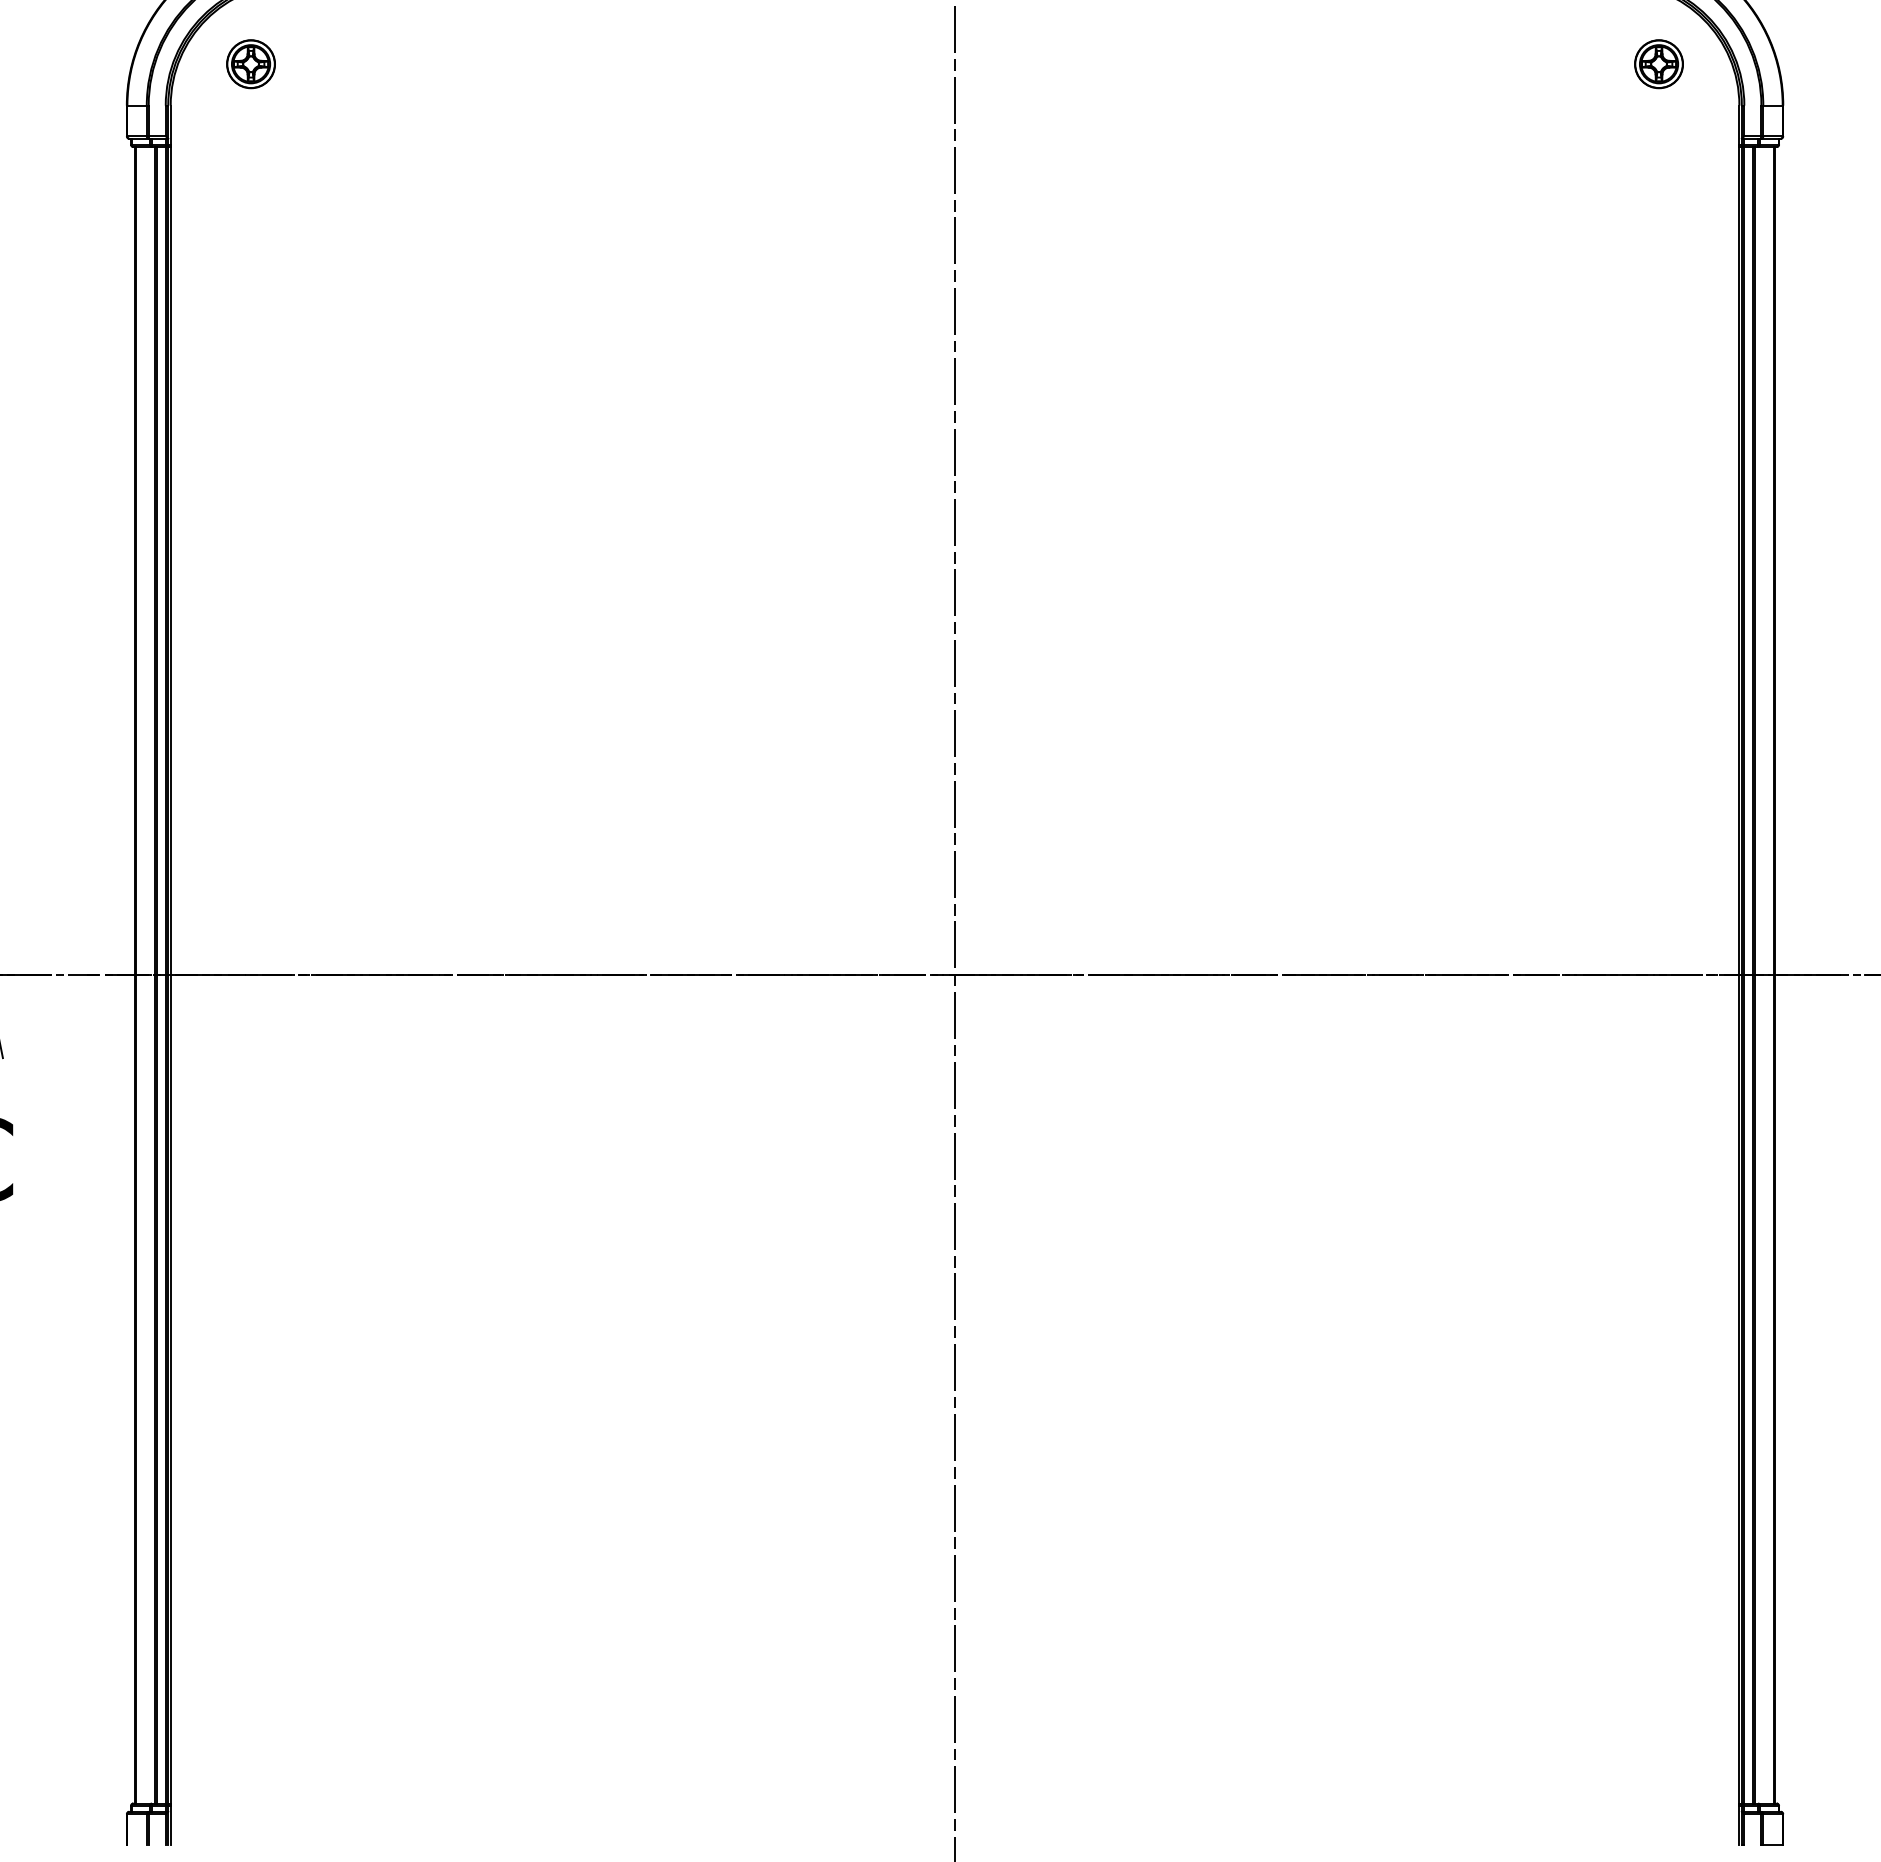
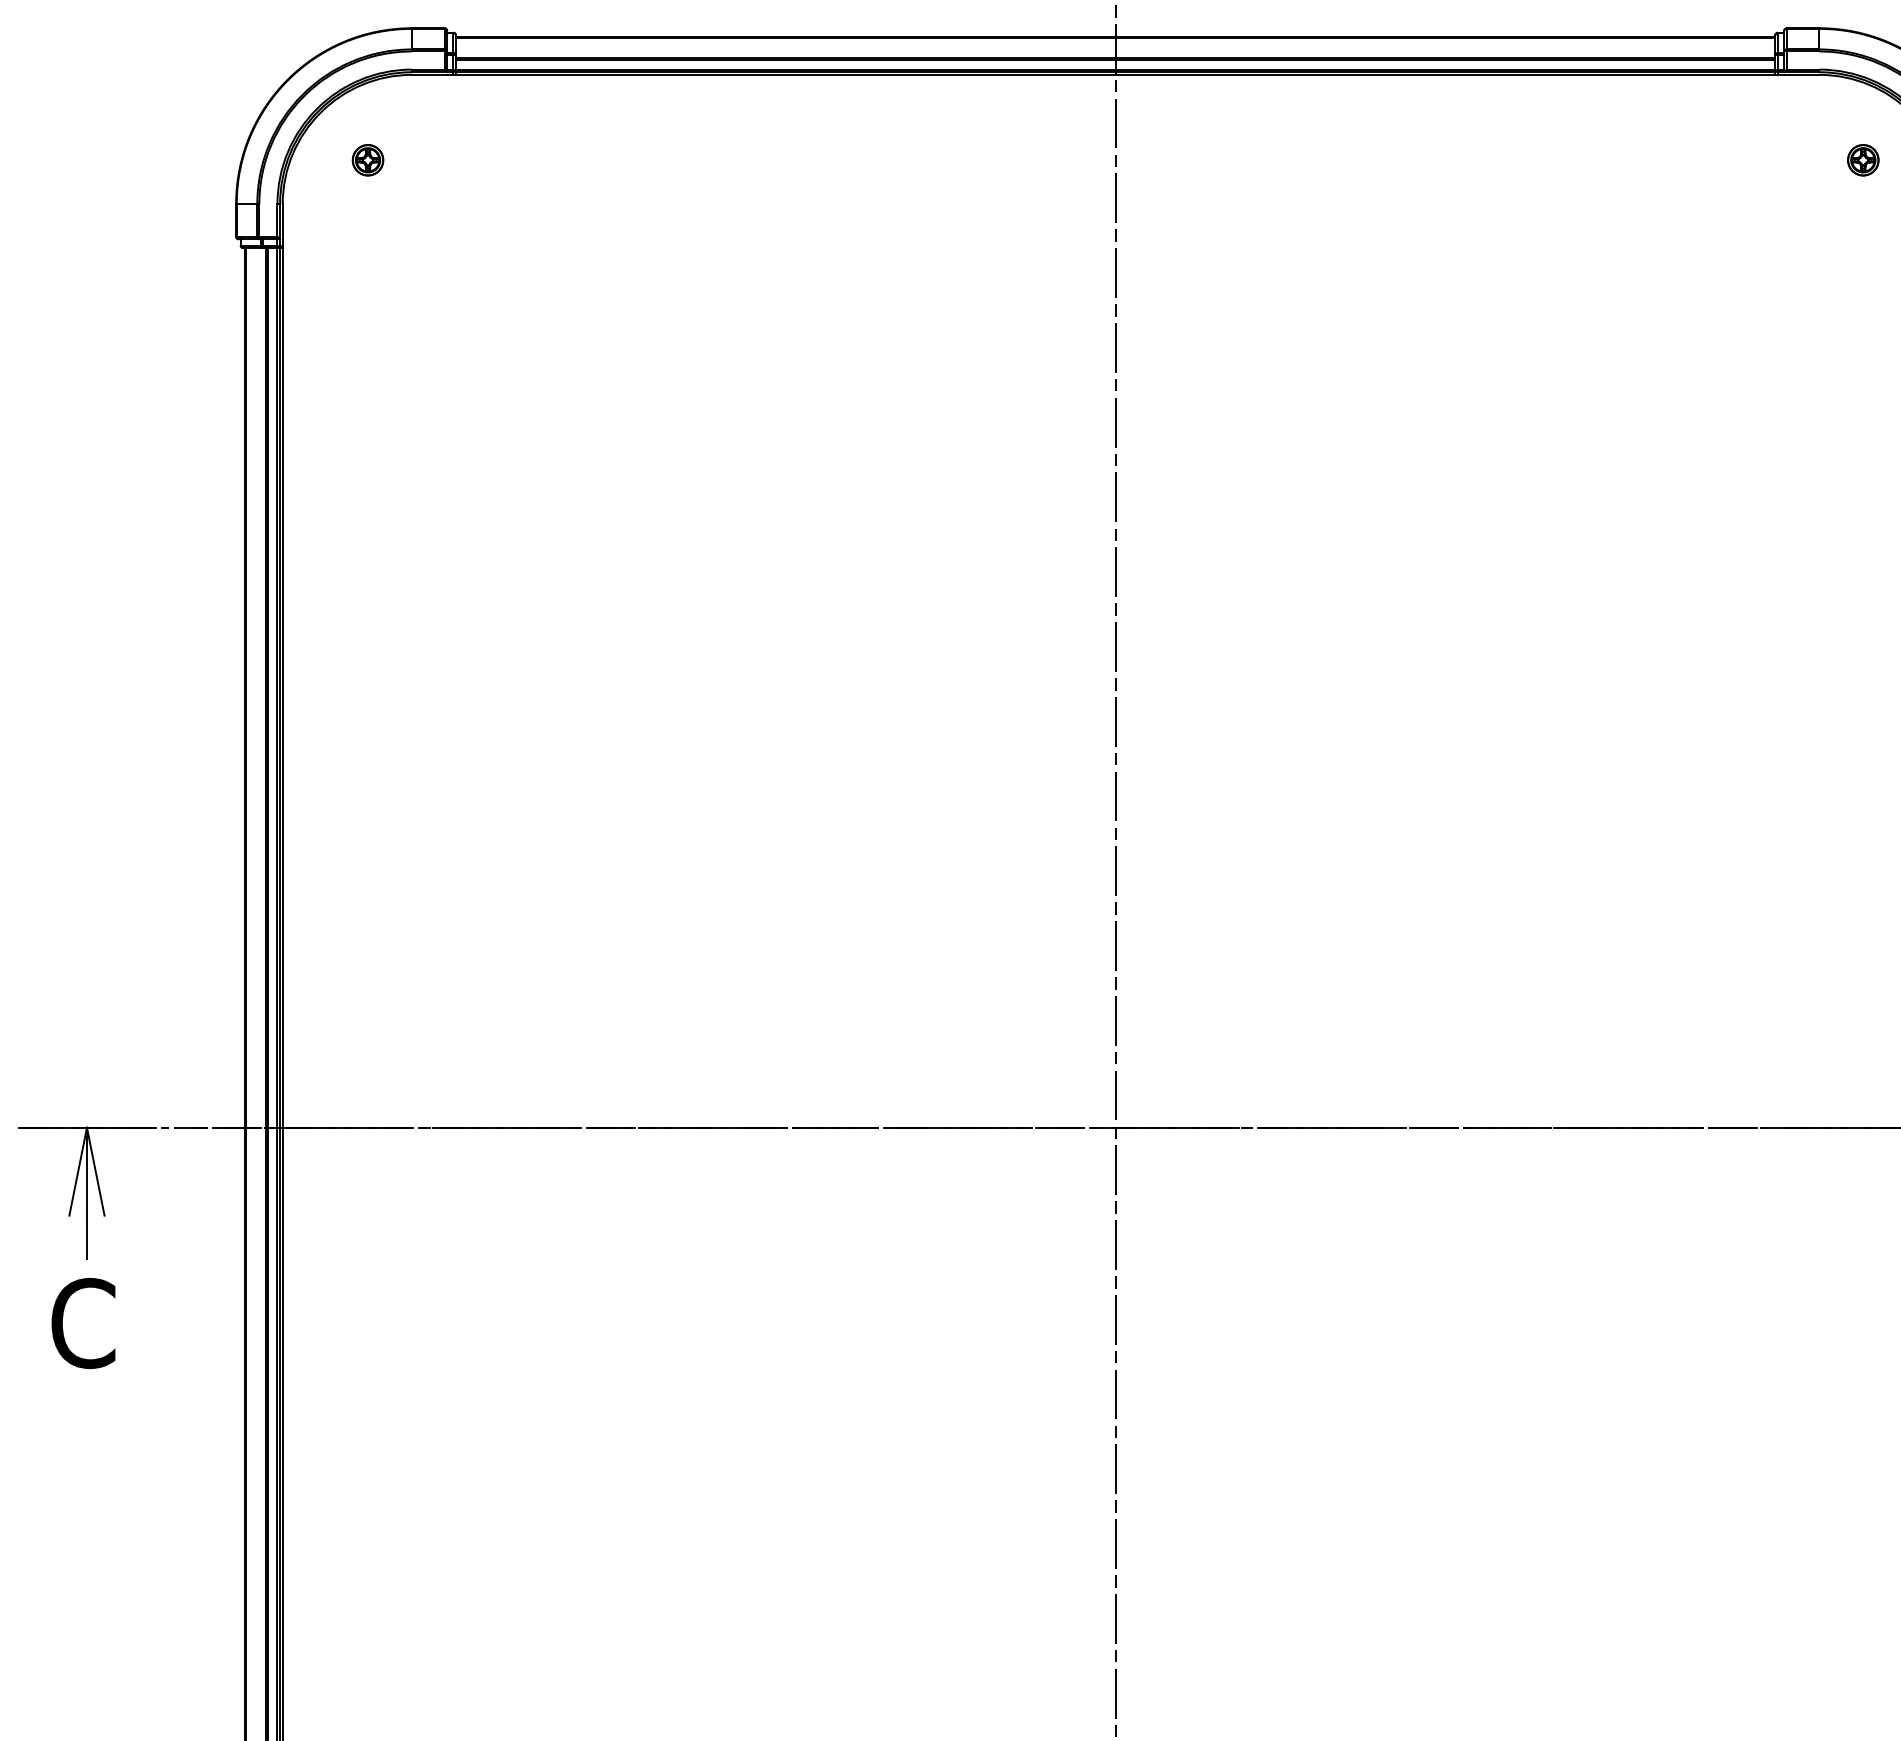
part: (250, 64) -> (367, 160), size x0.6
part: (1658, 64) -> (1862, 160), size x0.6

